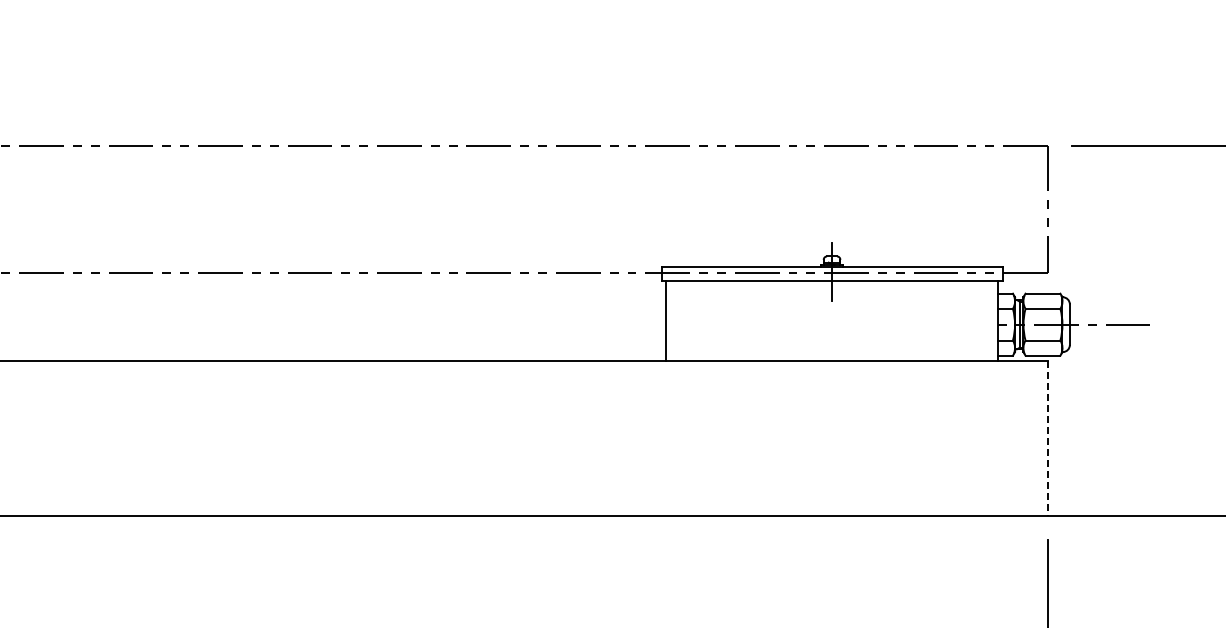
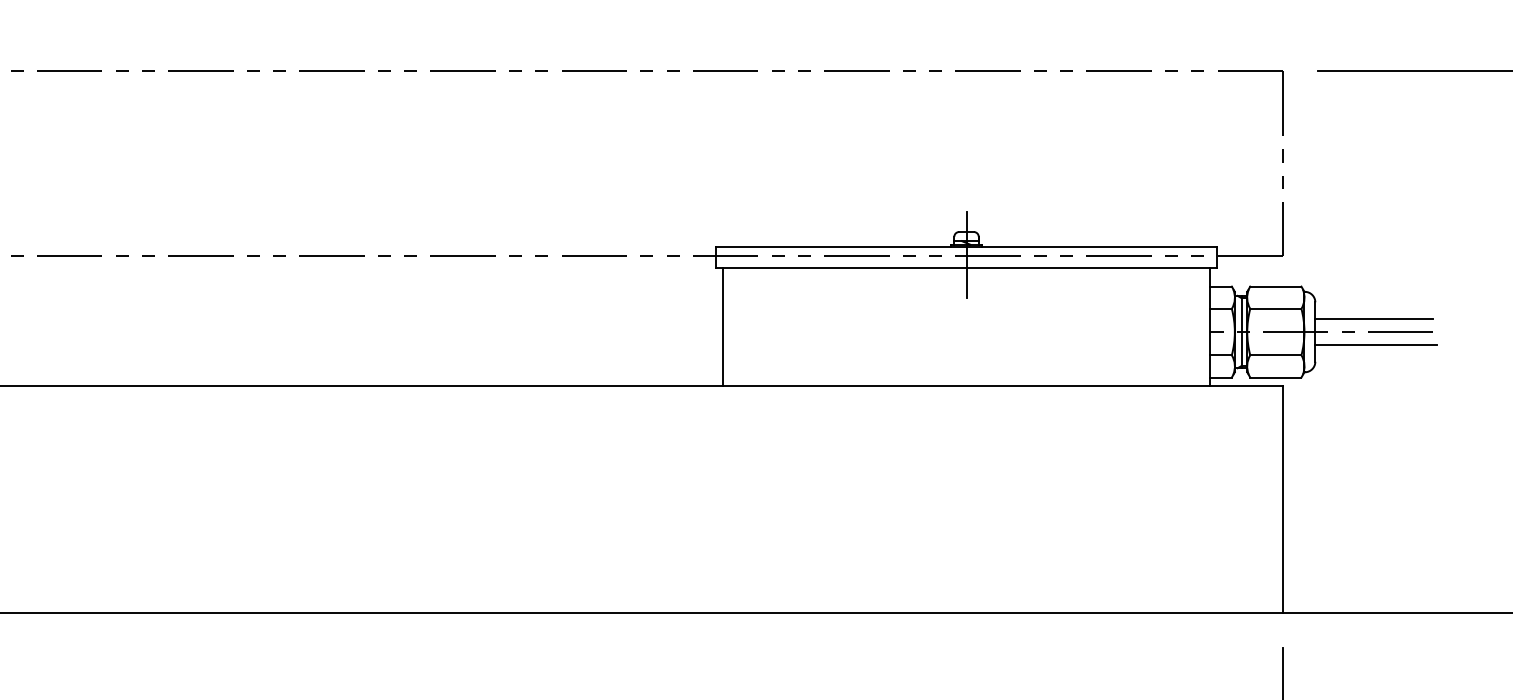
line: (1109, 315) -> (1373, 318), added
line: (1111, 333) -> (1376, 344), added
line: (1047, 438) -> (1282, 498), dashed -> solid

